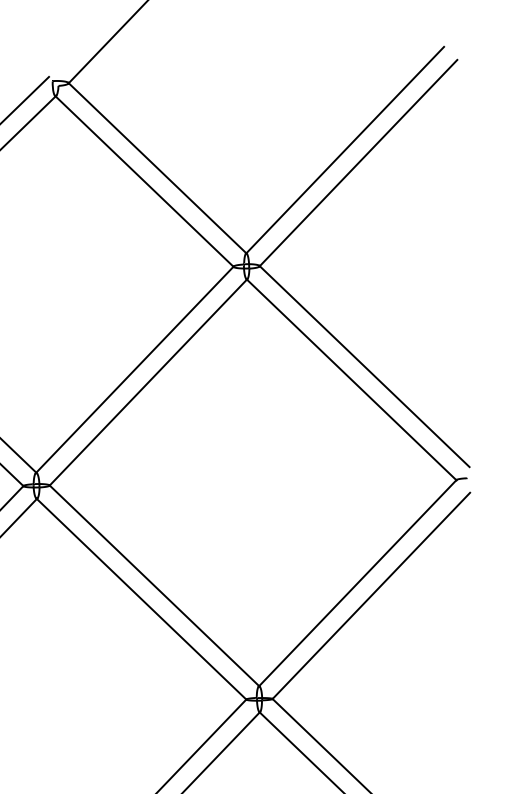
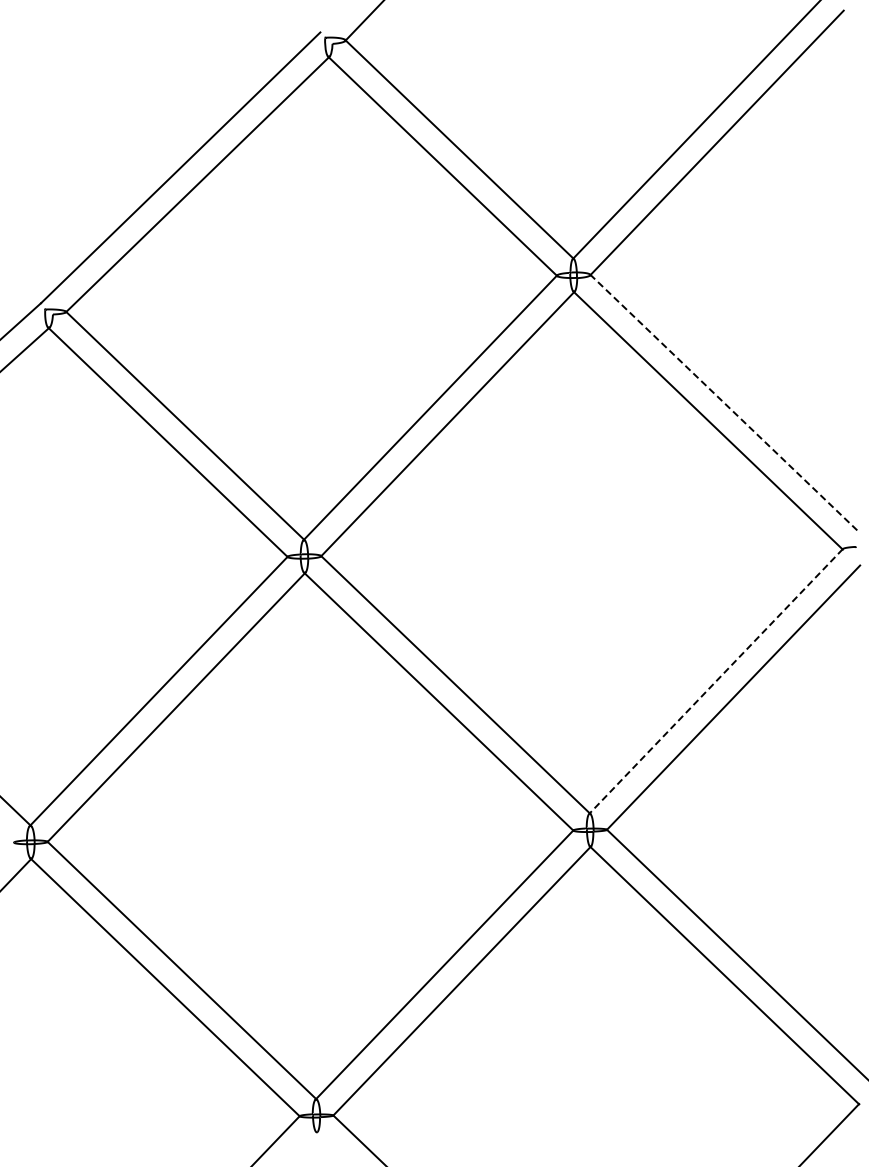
line: (364, 366) -> (724, 403), solid -> dashed
line: (357, 583) -> (715, 681), solid -> dashed

